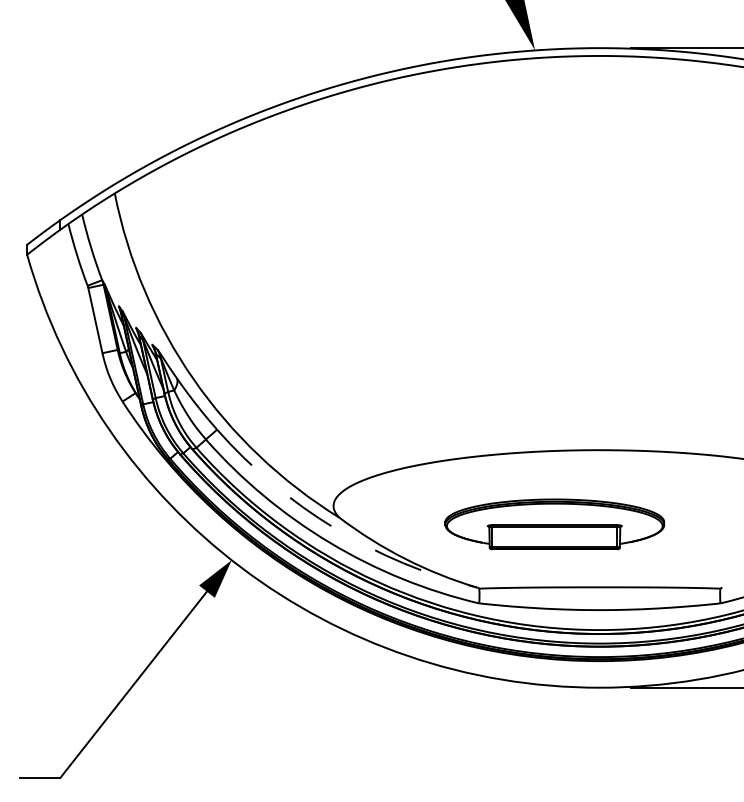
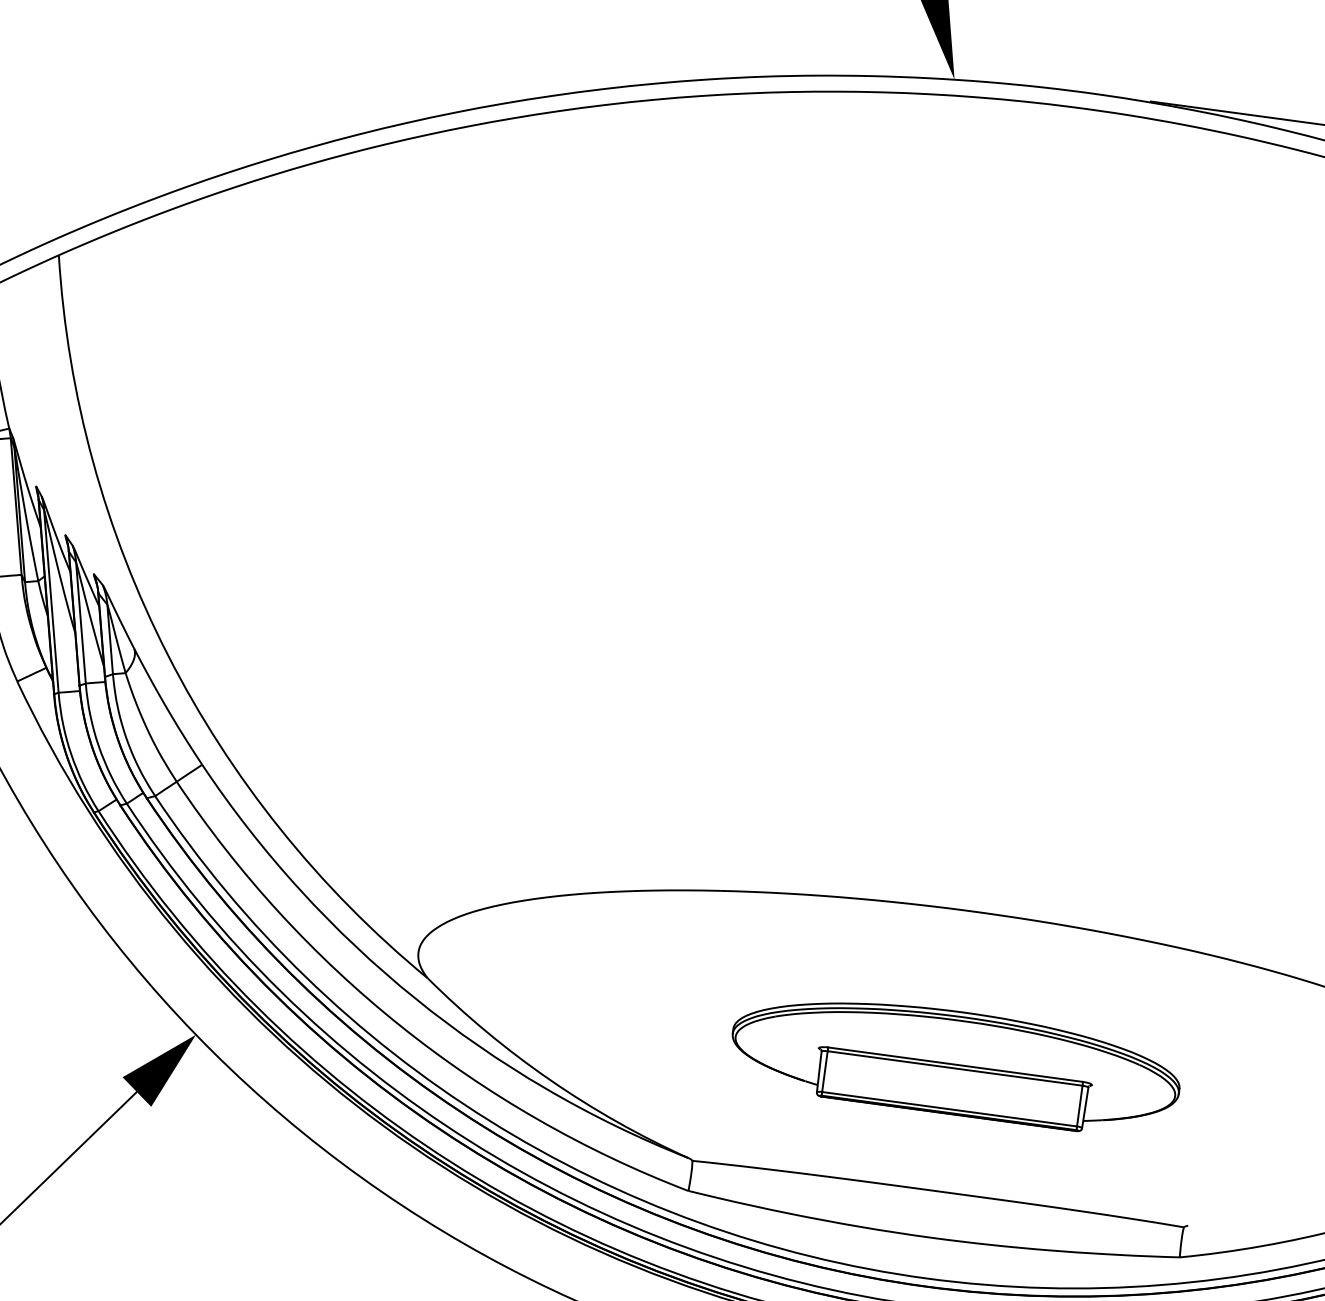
part: (554, 524) -> (955, 1063), moved
arc: (335, 528) -> (416, 998), dashed -> solid

